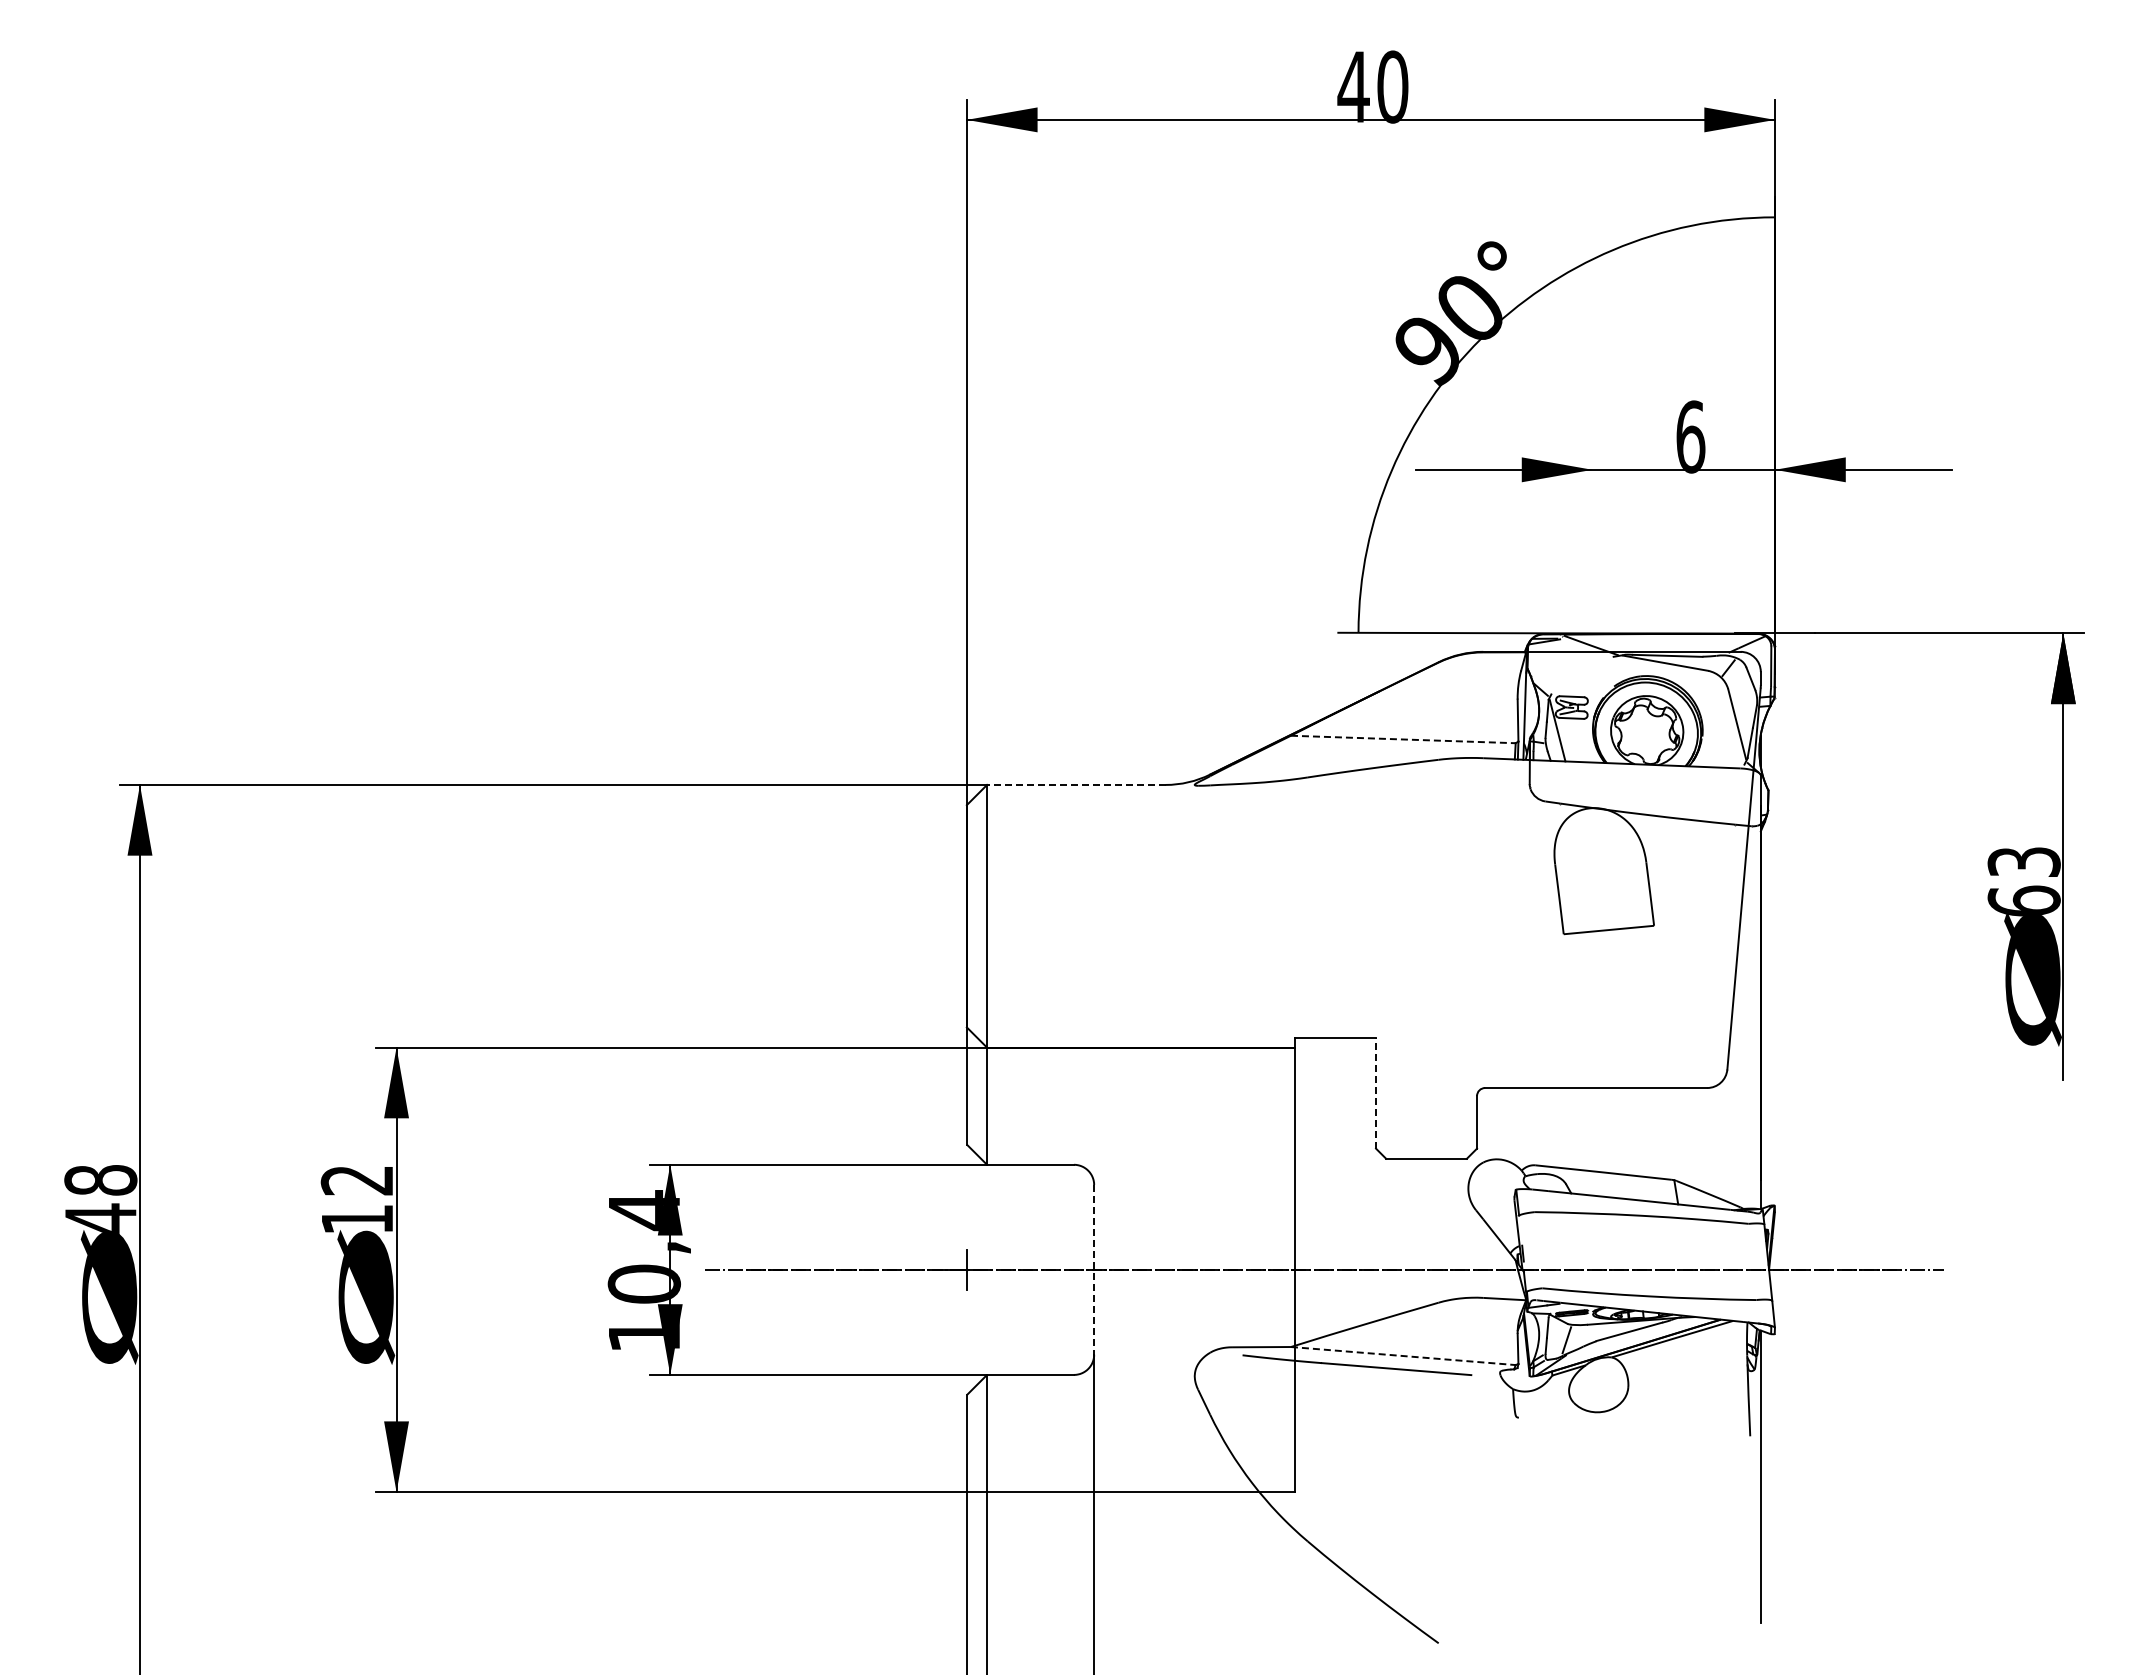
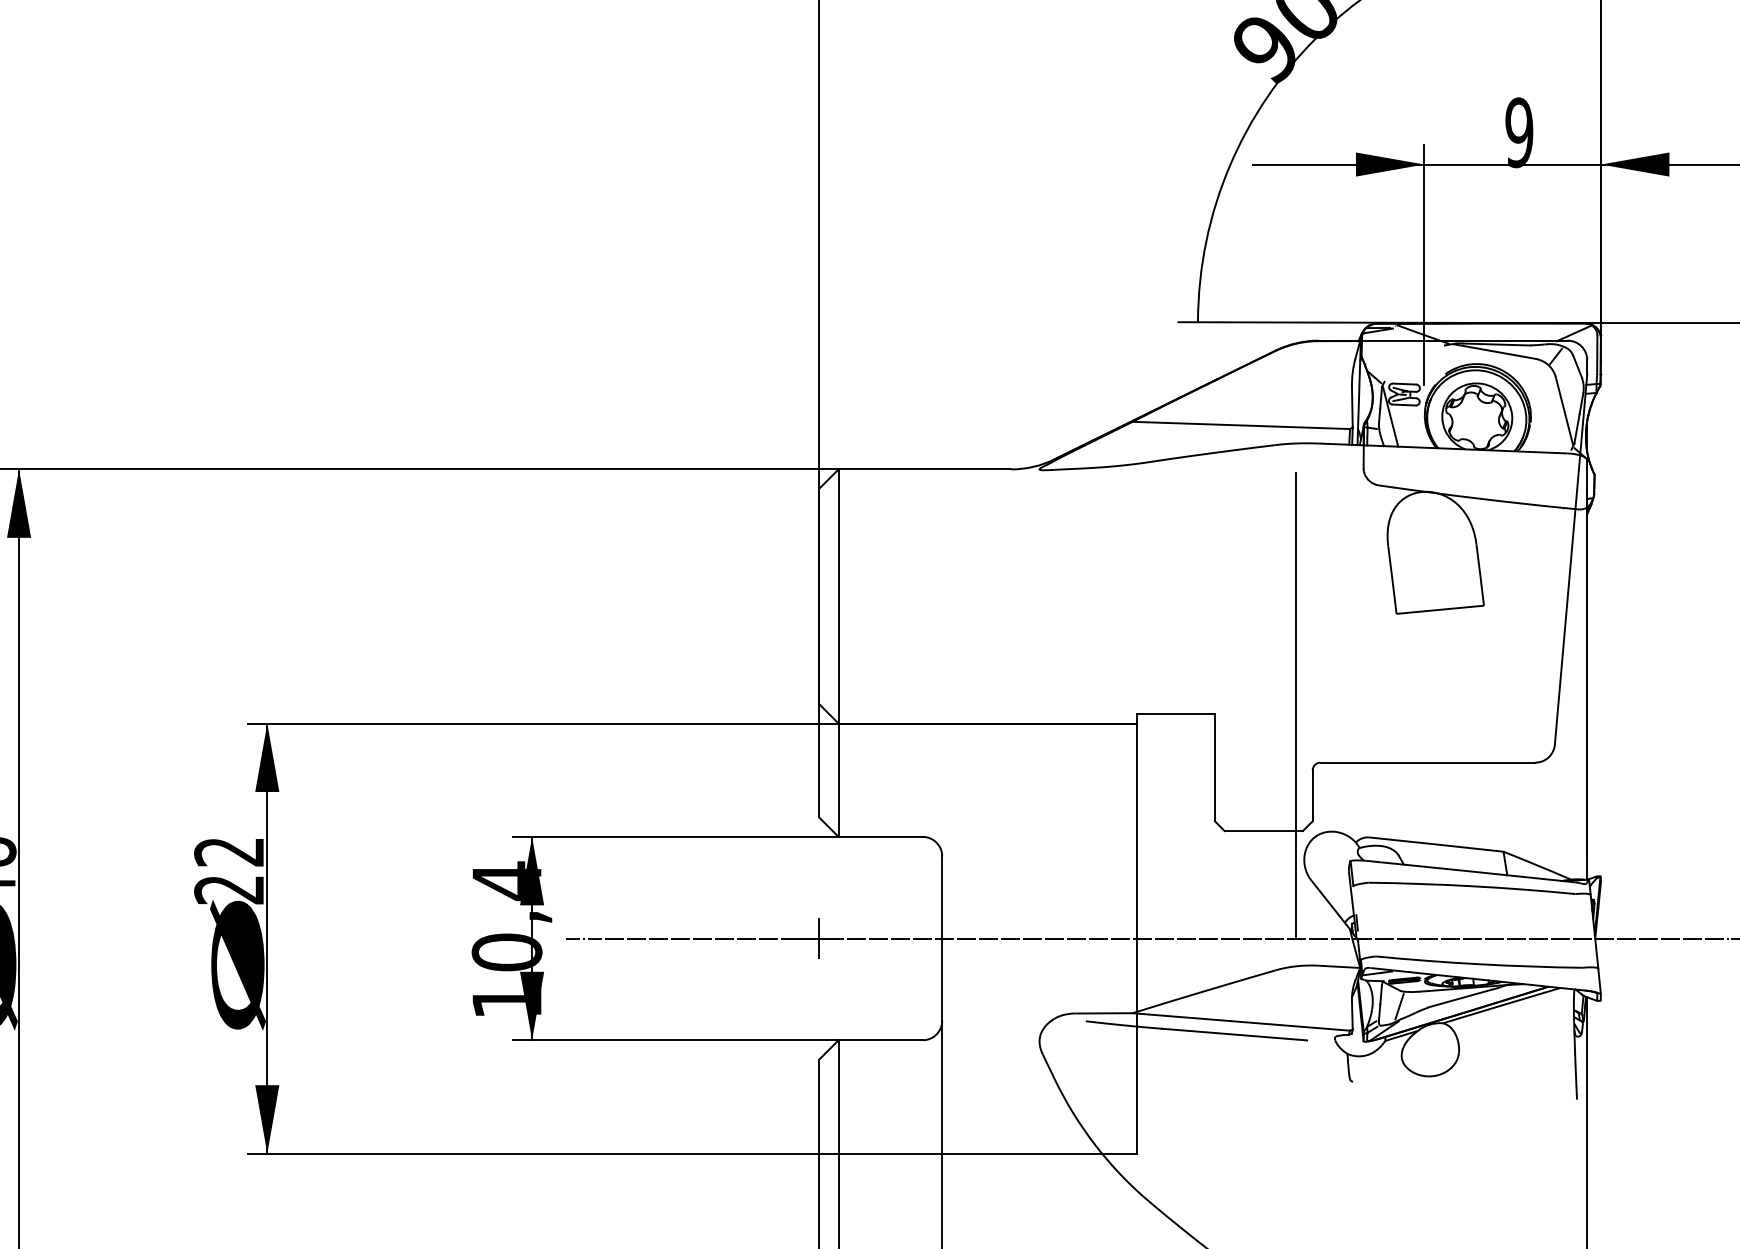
text: (1690, 436) -> (1519, 132), 6 -> 9
line: (1592, 573) -> (1424, 264), added
line: (1403, 739) -> (1241, 425), dashed -> solid
line: (1075, 784) -> (924, 468), dashed -> solid
line: (1459, 1028) -> (1295, 705), added
line: (1376, 1093) -> (1215, 767), dashed -> solid
text: (356, 1219) -> (228, 889), 12 -> 22
line: (1094, 1269) -> (942, 938), dashed -> solid
line: (1403, 1356) -> (1241, 1022), dashed -> solid

